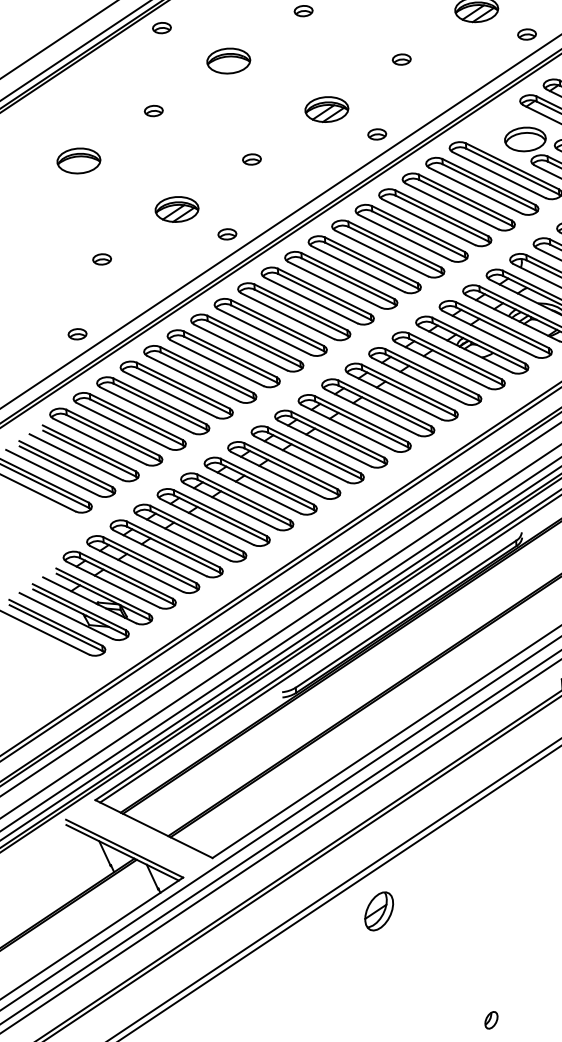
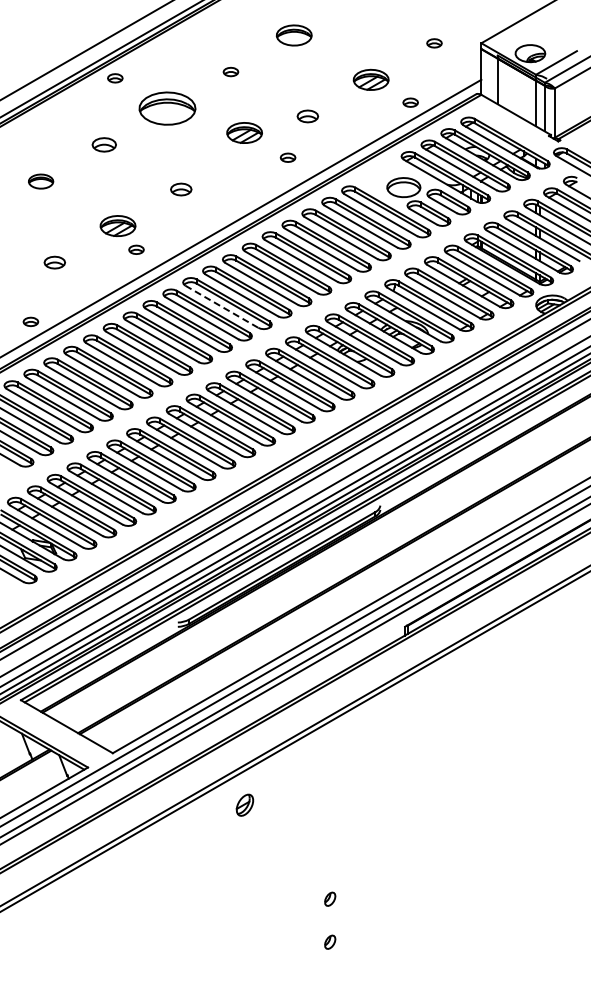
part: (401, 59) -> (307, 116), size x1.4
part: (228, 60) -> (167, 108), size x1.6
part: (326, 108) -> (244, 132), moved
part: (154, 111) -> (104, 145), size x1.6
part: (376, 134) -> (287, 157), moved
part: (252, 159) -> (181, 189), size x1.4
part: (78, 160) -> (40, 181), size x0.7
part: (227, 233) -> (136, 249), moved
part: (101, 259) -> (54, 262), size x1.4
line: (311, 301) -> (222, 307), solid -> dashed
part: (378, 911) -> (244, 805), size x0.7

